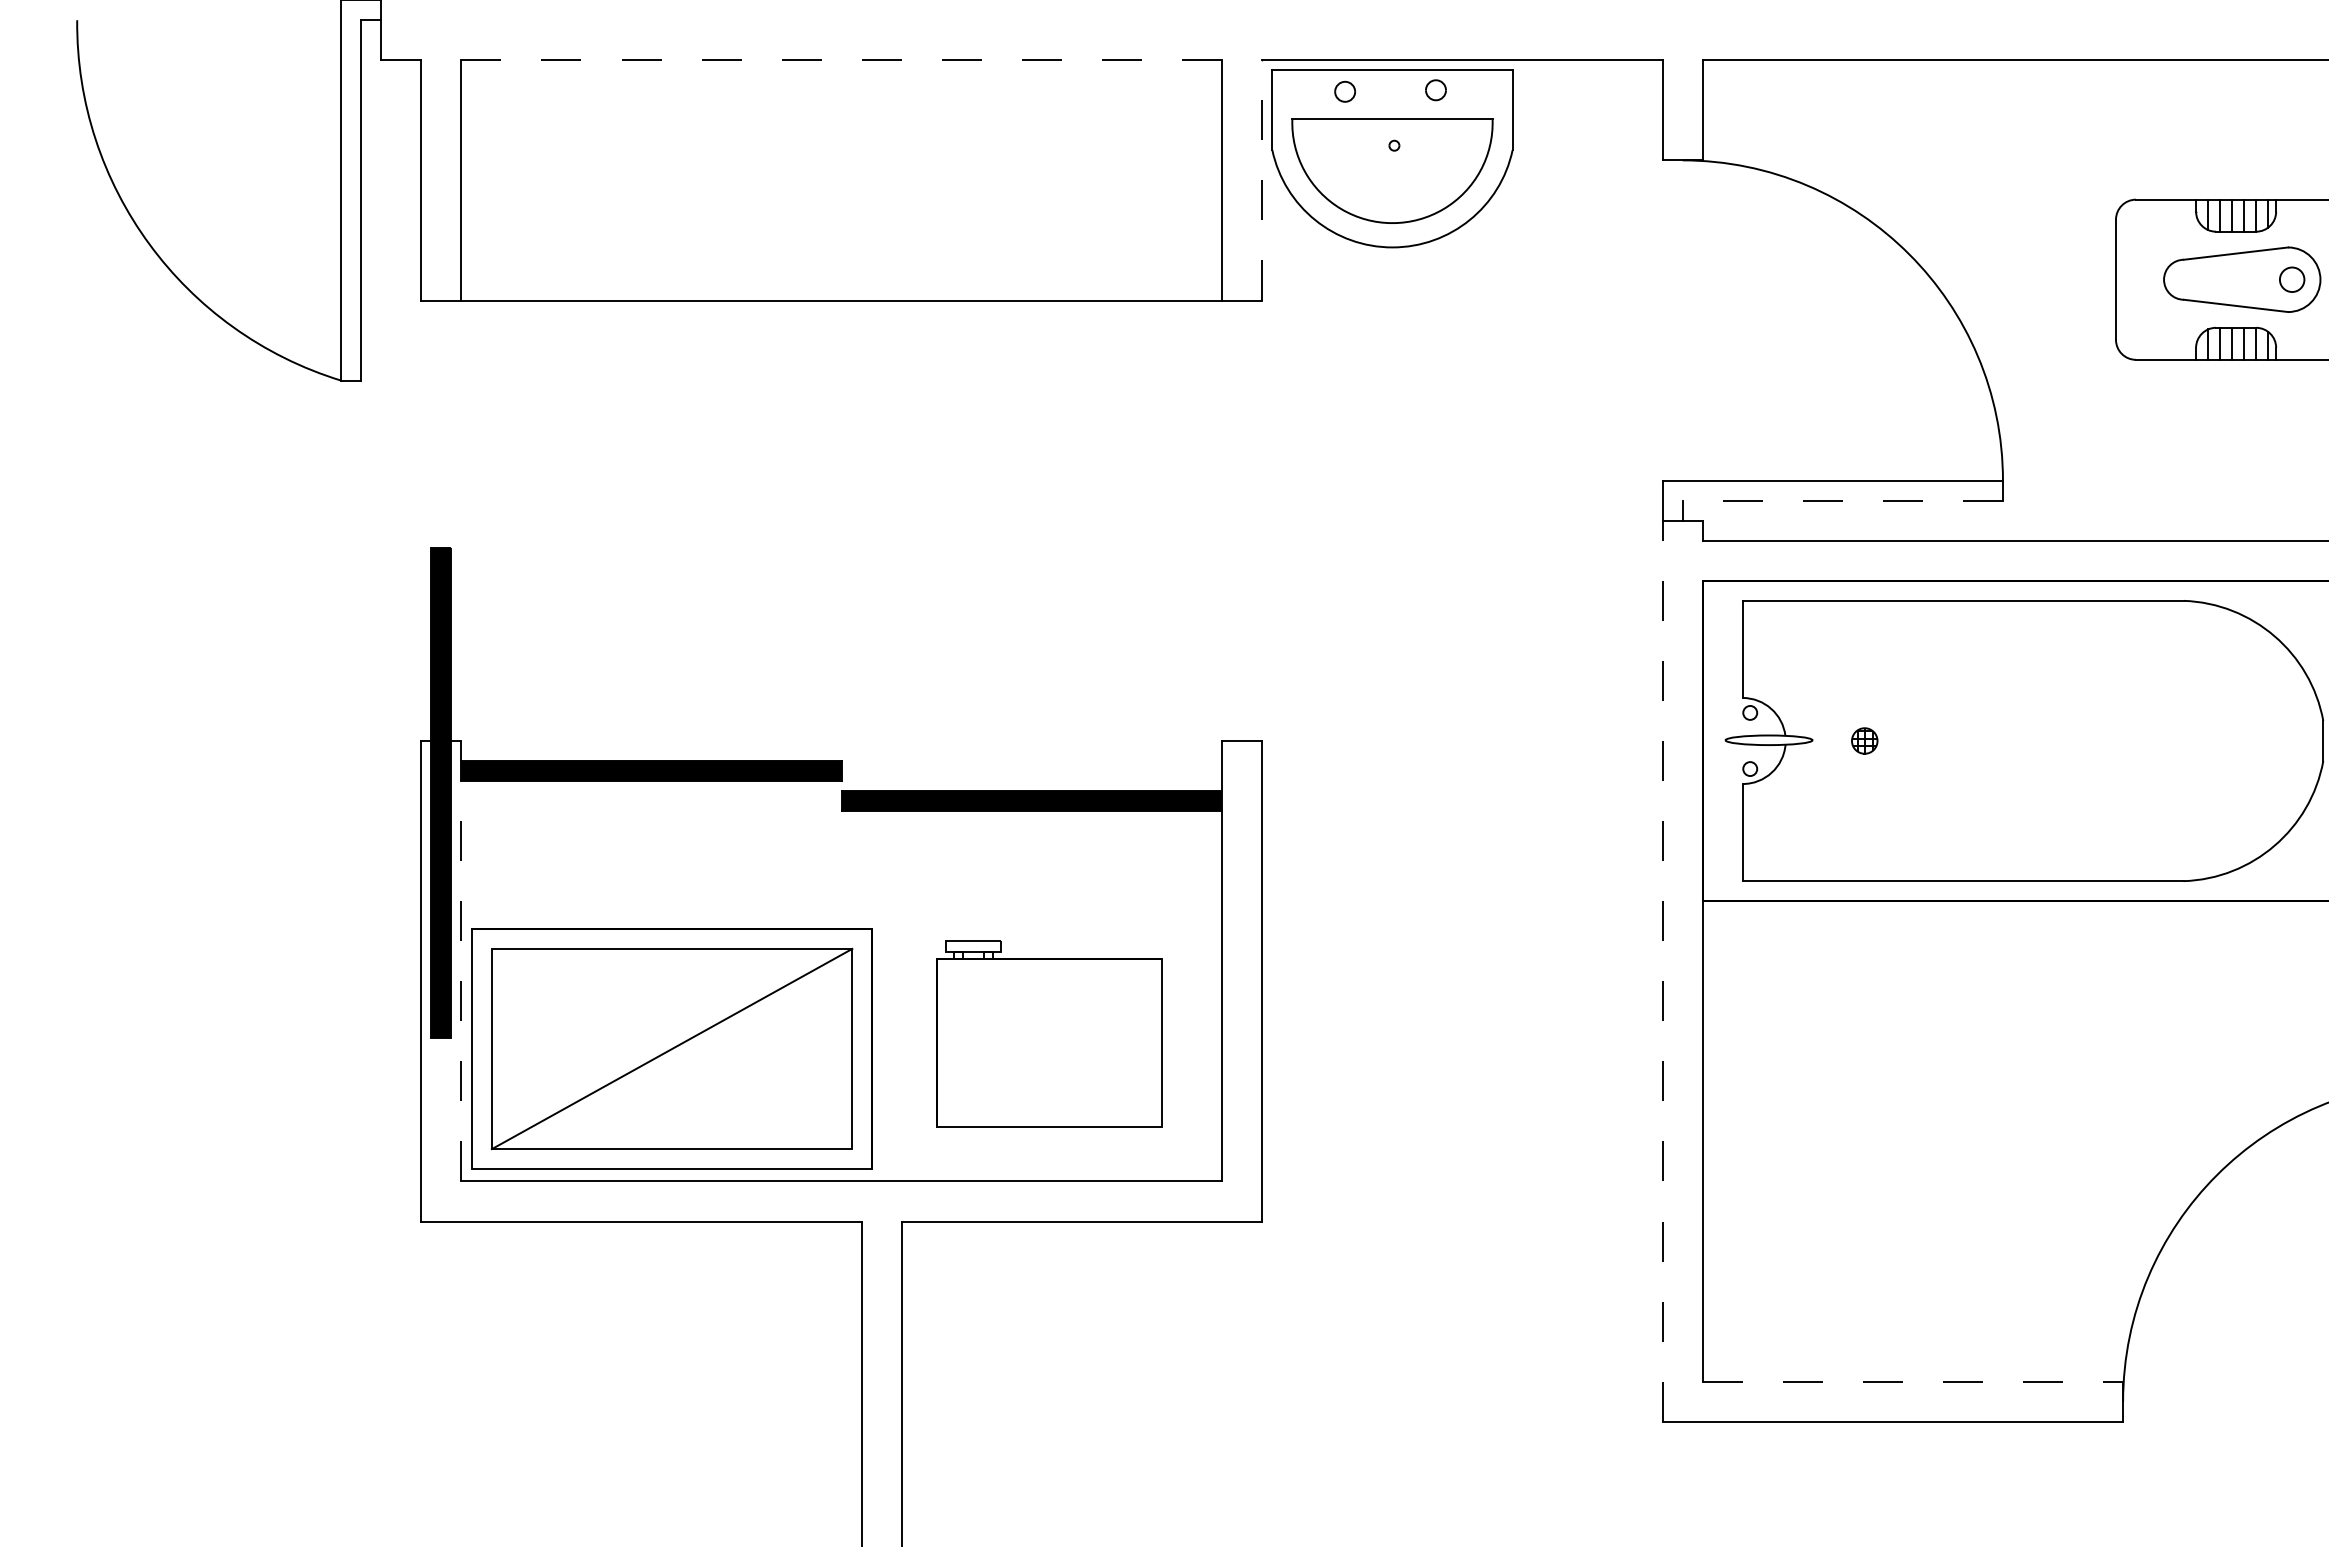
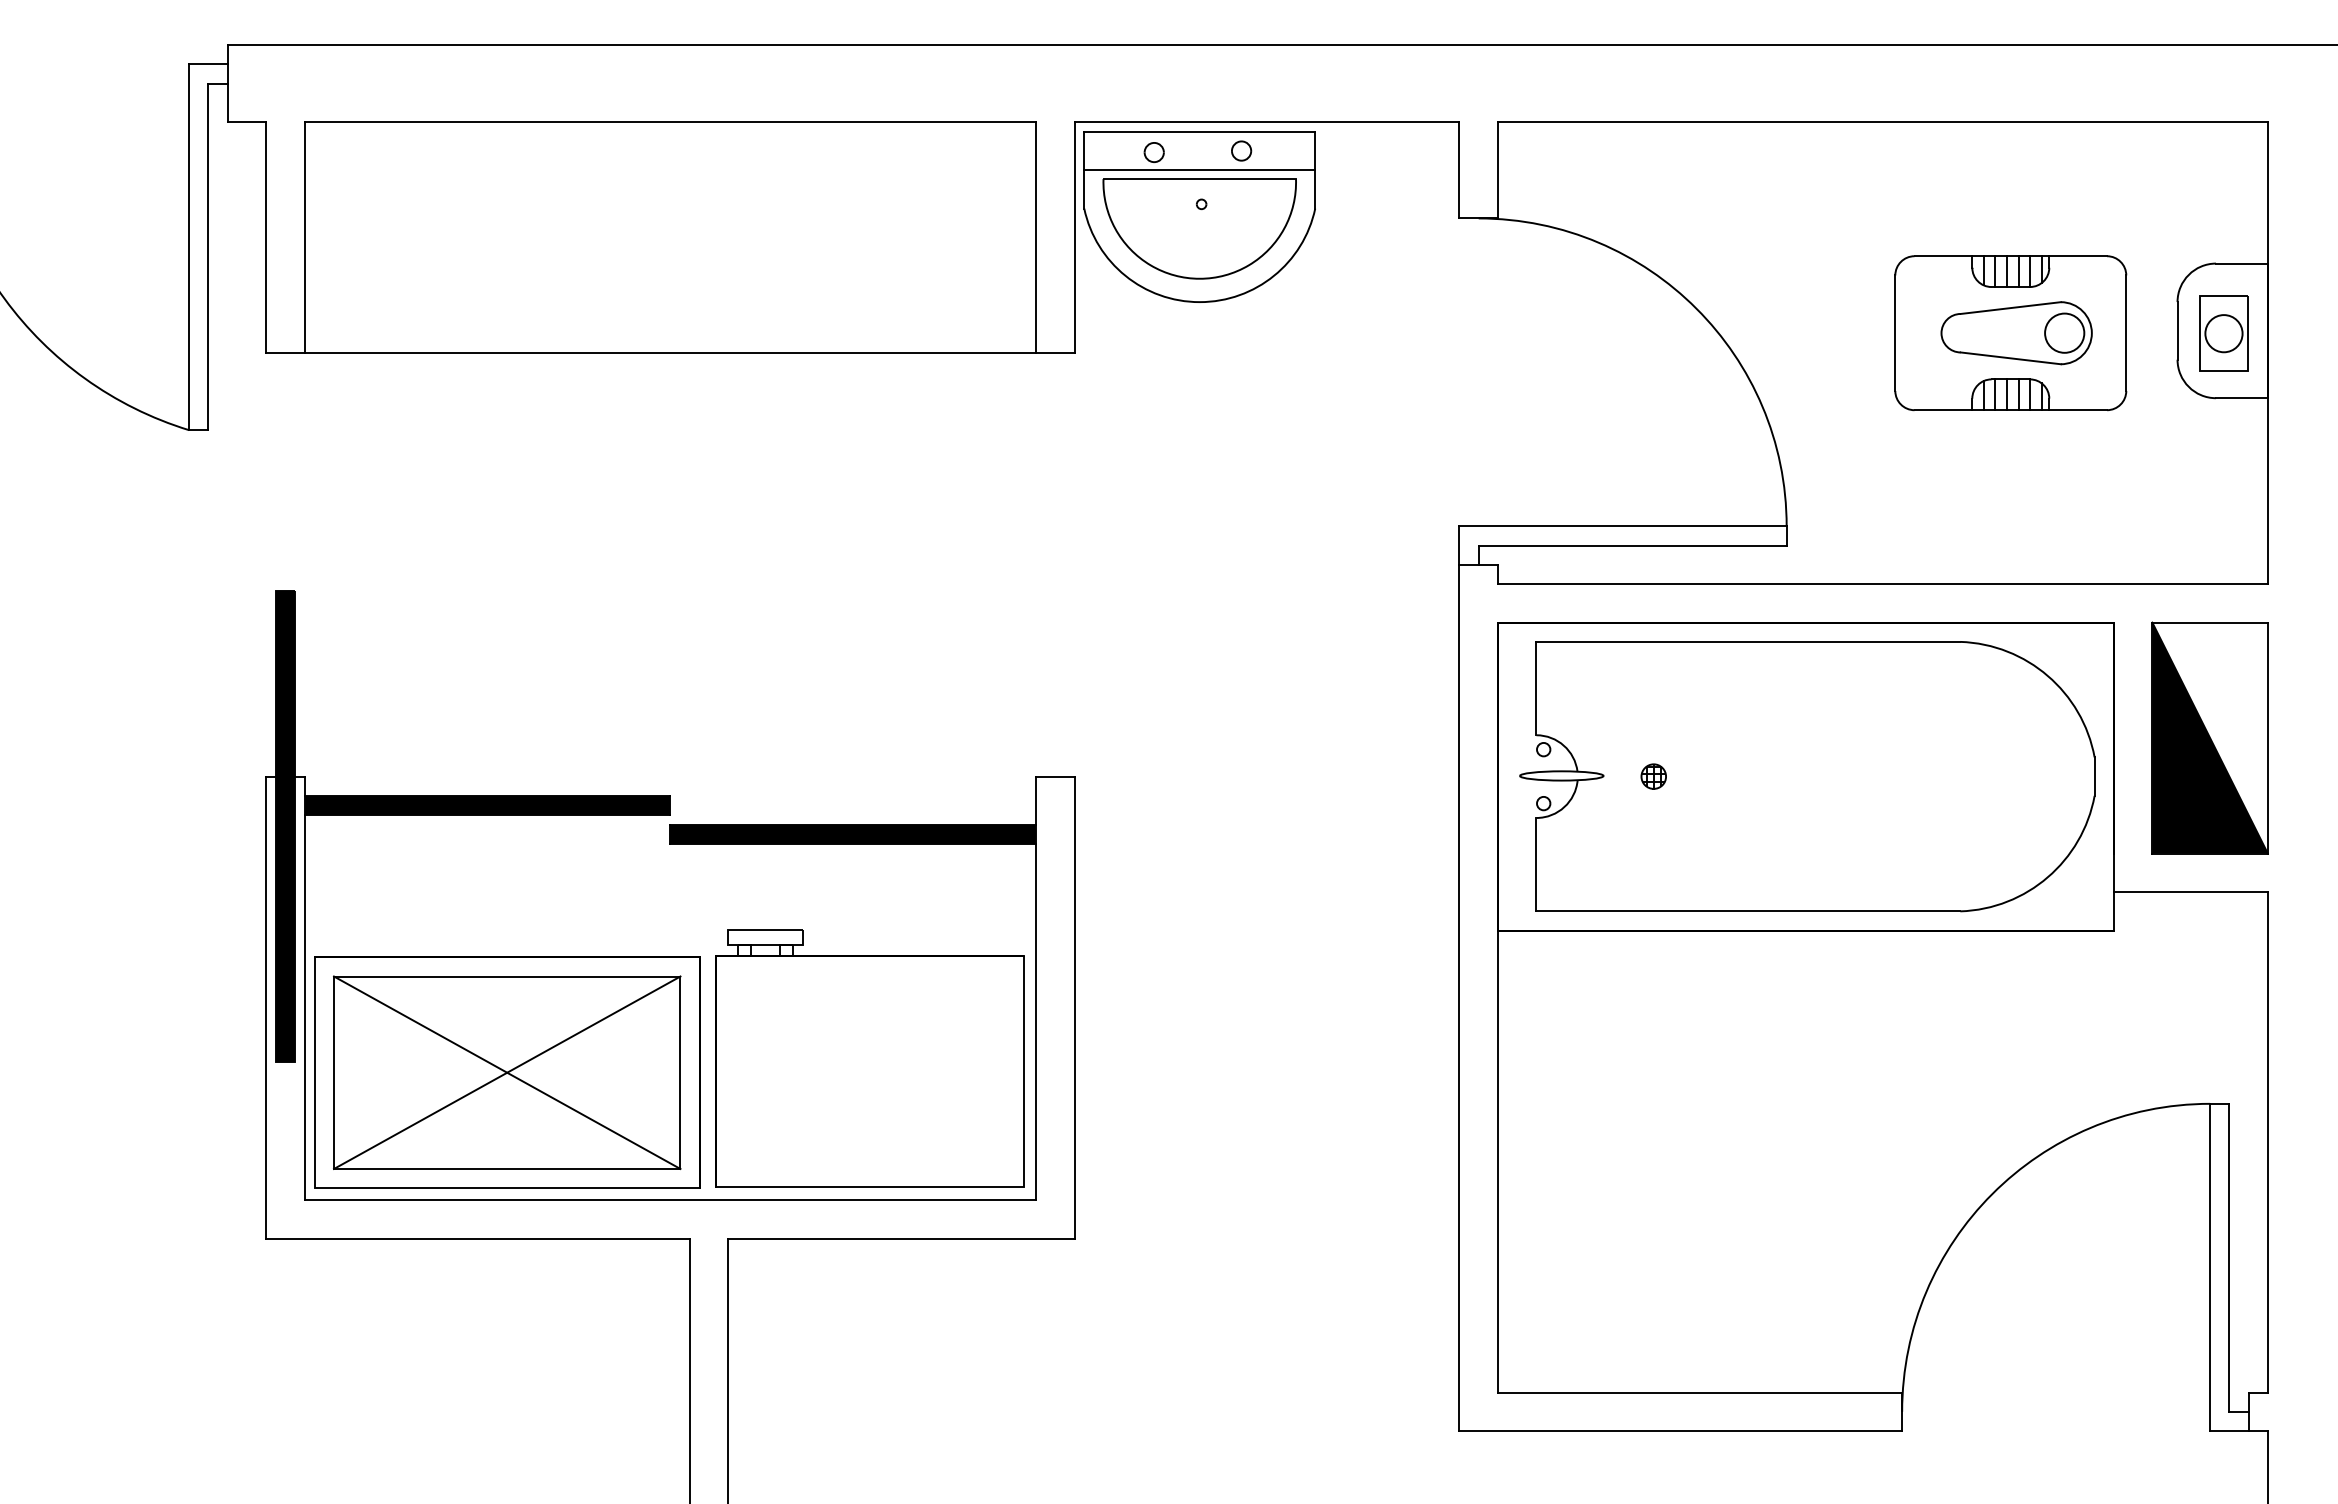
line: (841, 60) -> (670, 122), dashed -> solid
line: (1392, 110) -> (1199, 170), added
line: (1262, 180) -> (1074, 237), dashed -> solid
circle: (2291, 279) -> (2064, 332), size x1.67
line: (1842, 500) -> (1632, 545), dashed -> solid
line: (461, 961) -> (304, 988), dashed -> solid
line: (1662, 970) -> (1459, 997), dashed -> solid
part: (1048, 1034) -> (869, 1058), size x1.43
line: (672, 1048) -> (507, 1072), added
line: (1913, 1381) -> (1700, 1392), dashed -> solid

